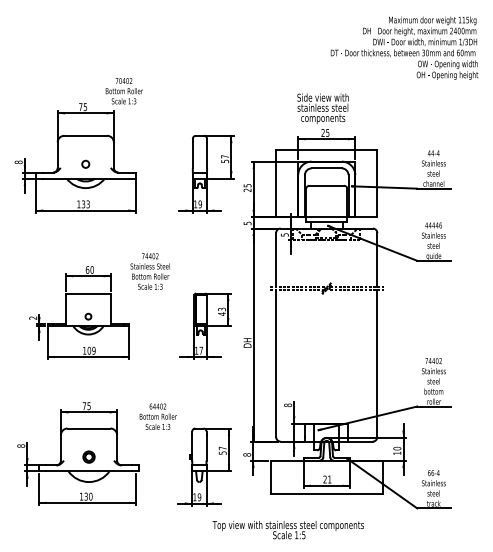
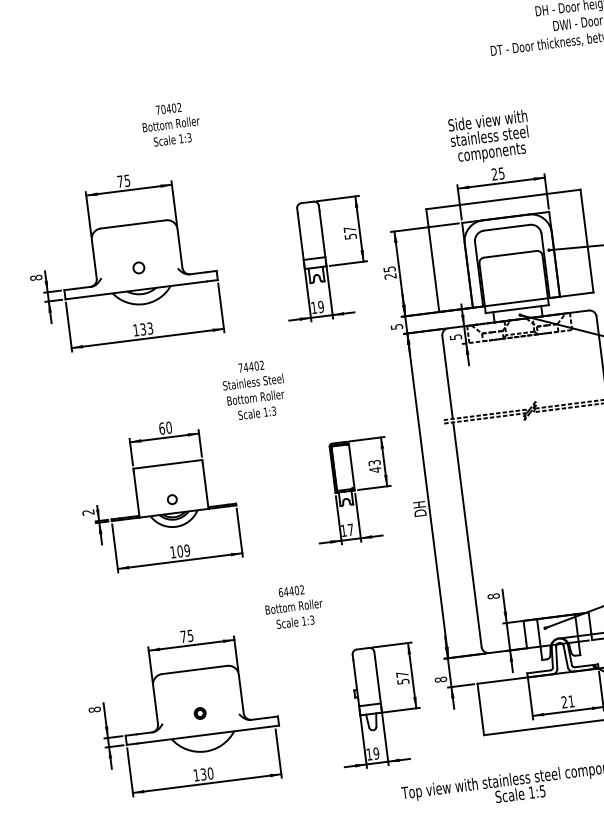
text: (123, 91) -> (169, 124), moved
text: (149, 271) -> (253, 390), moved
text: (157, 416) -> (292, 606), moved
part: (88, 456) -> (199, 712), size x0.62

